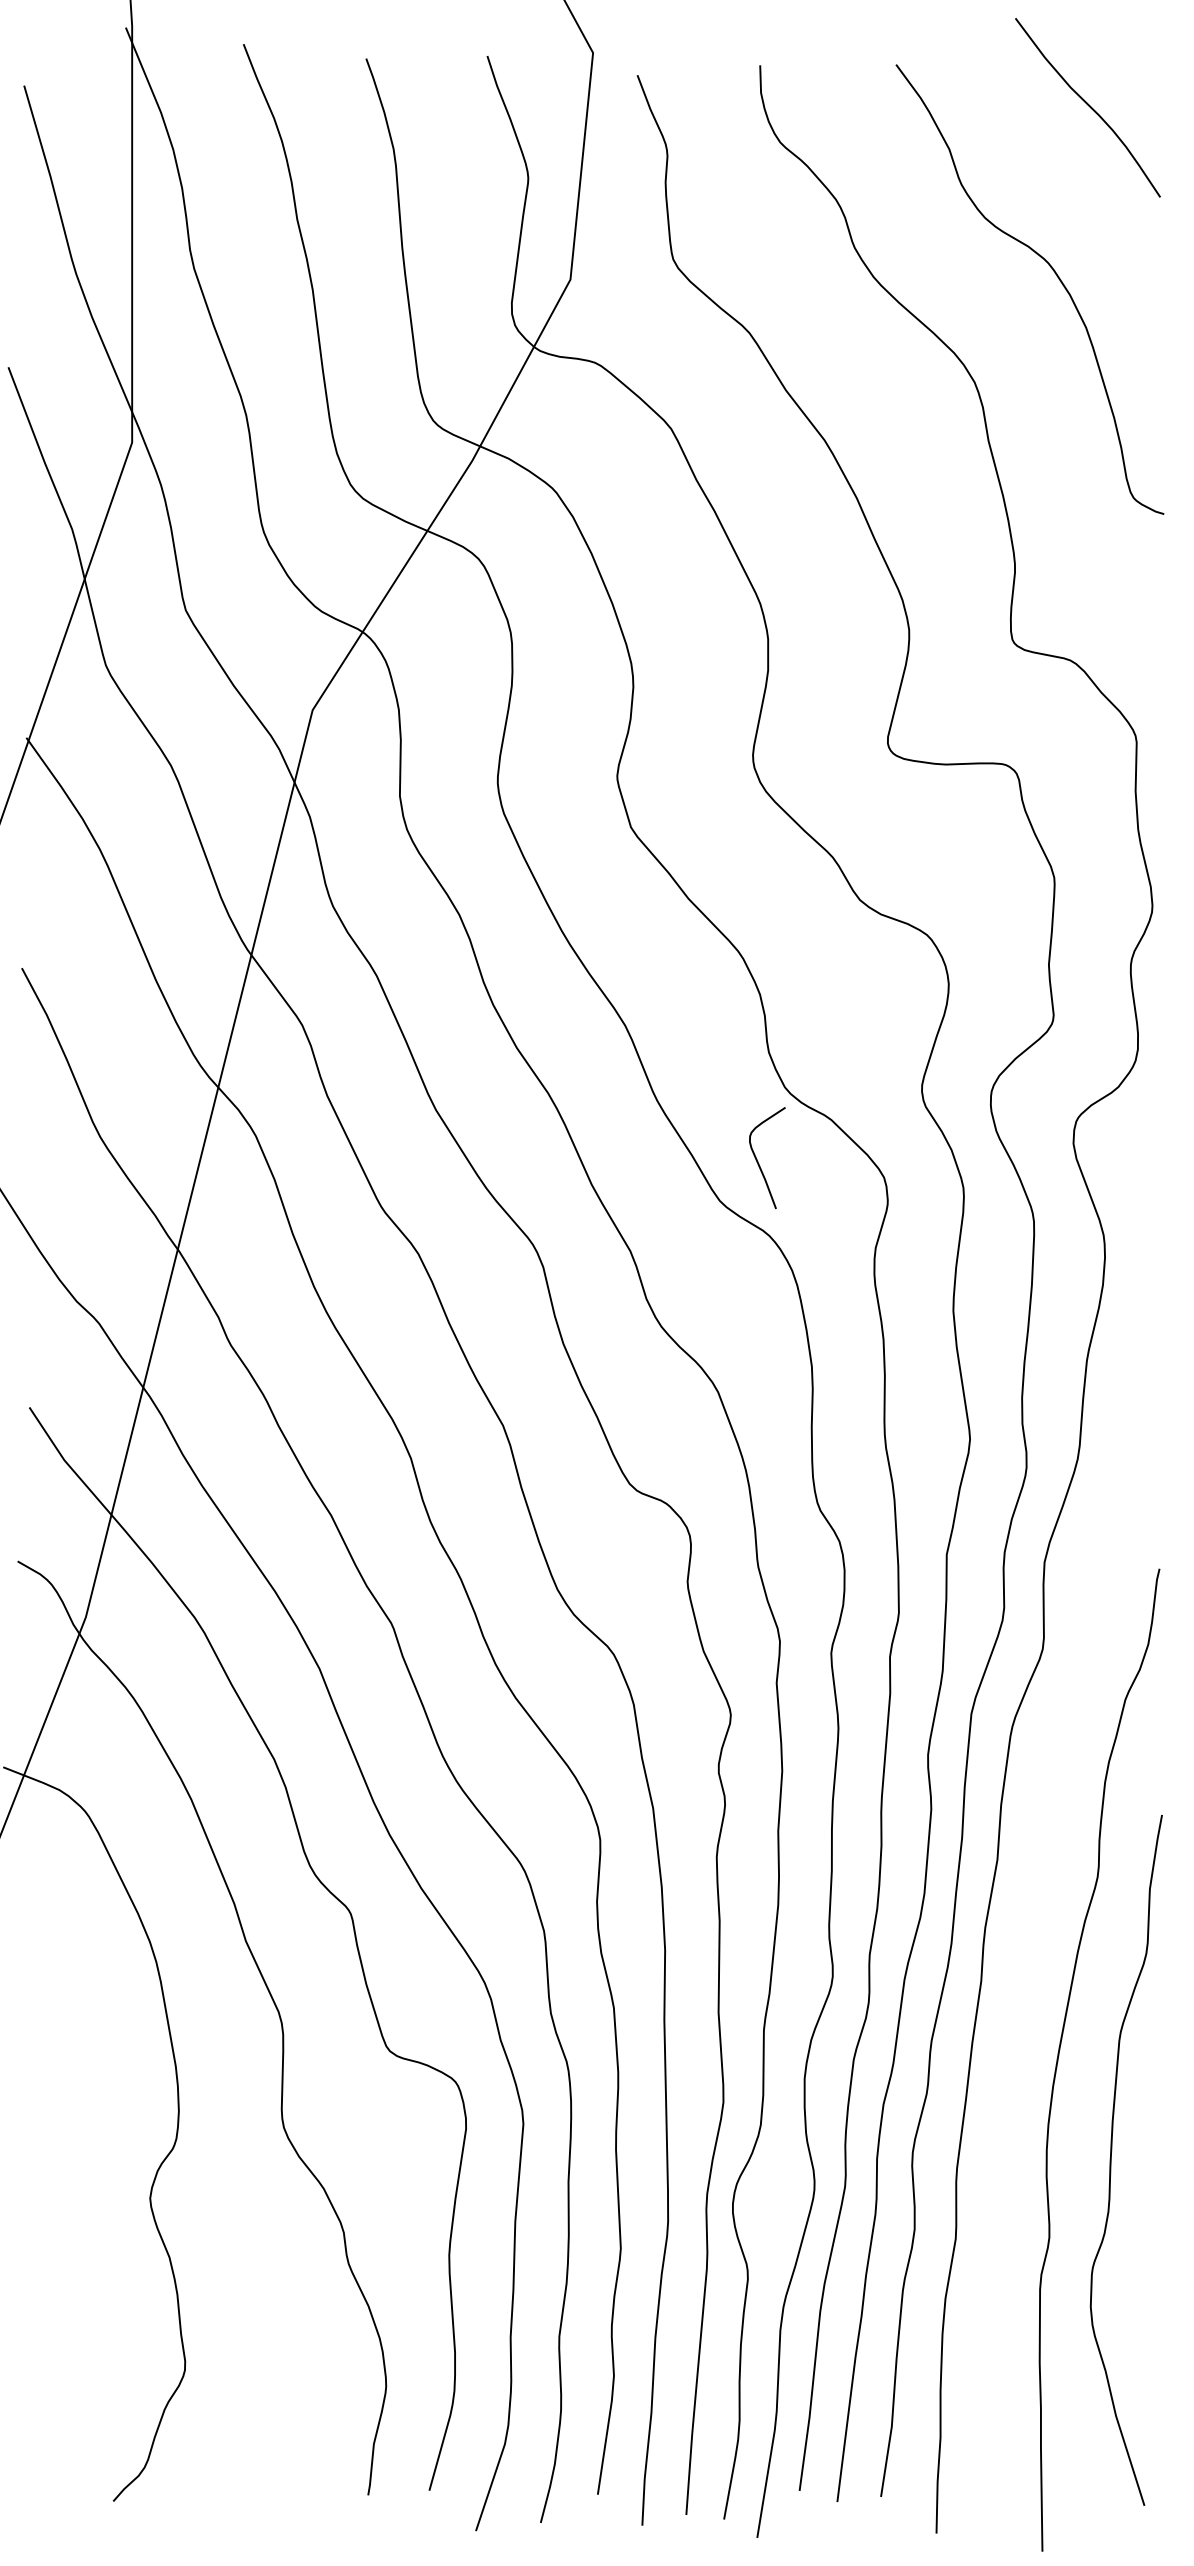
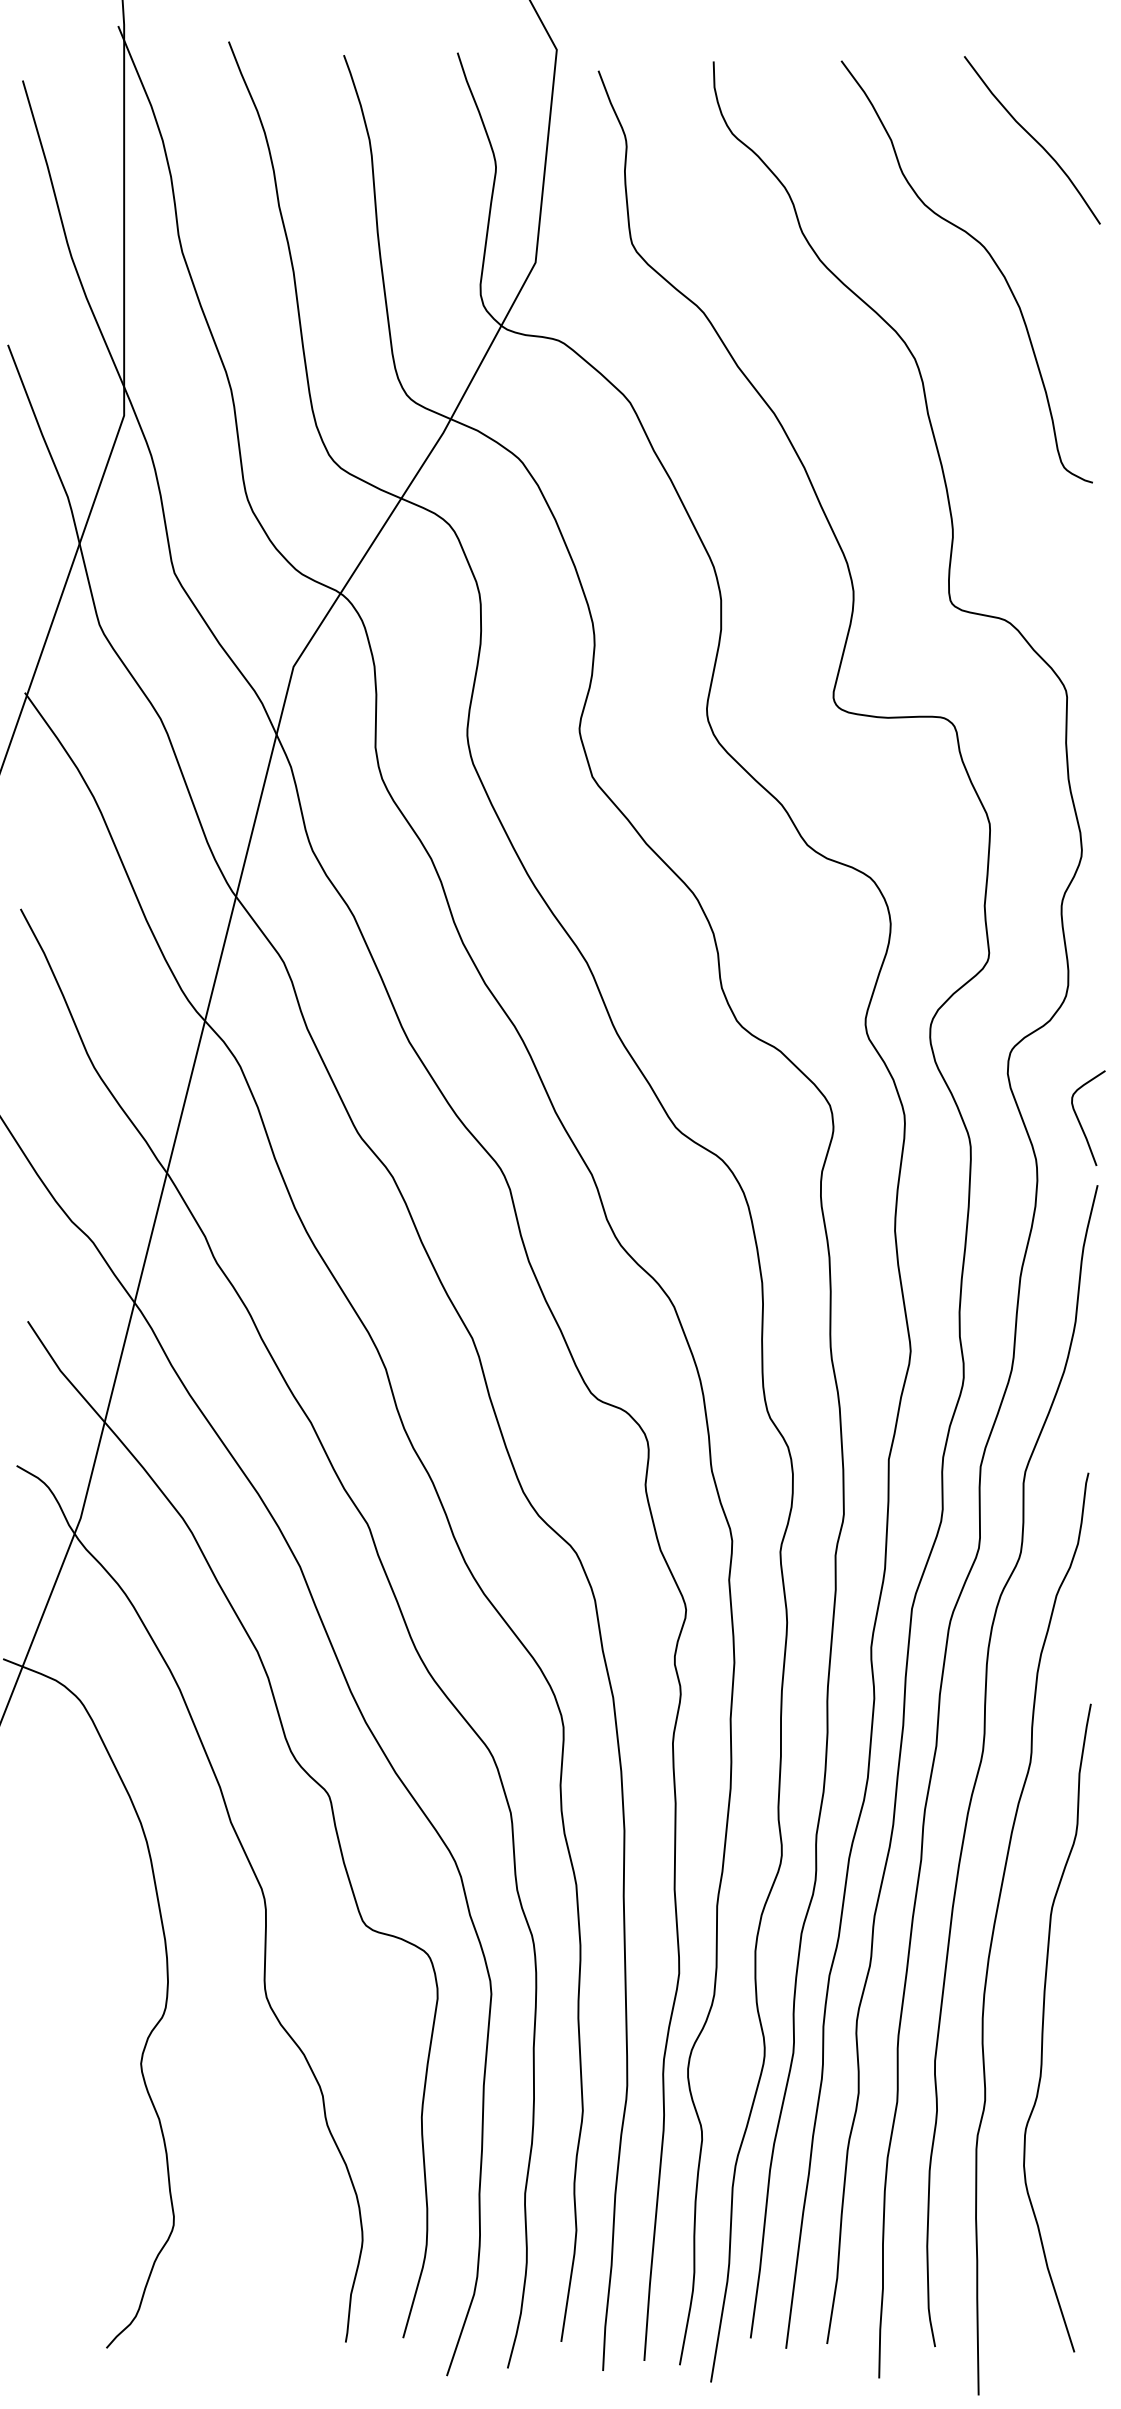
curve: (1089, 106) -> (1033, 139), moved
curve: (757, 1159) -> (1079, 1119), moved
curve: (1046, 1875) -> (982, 1760), added

